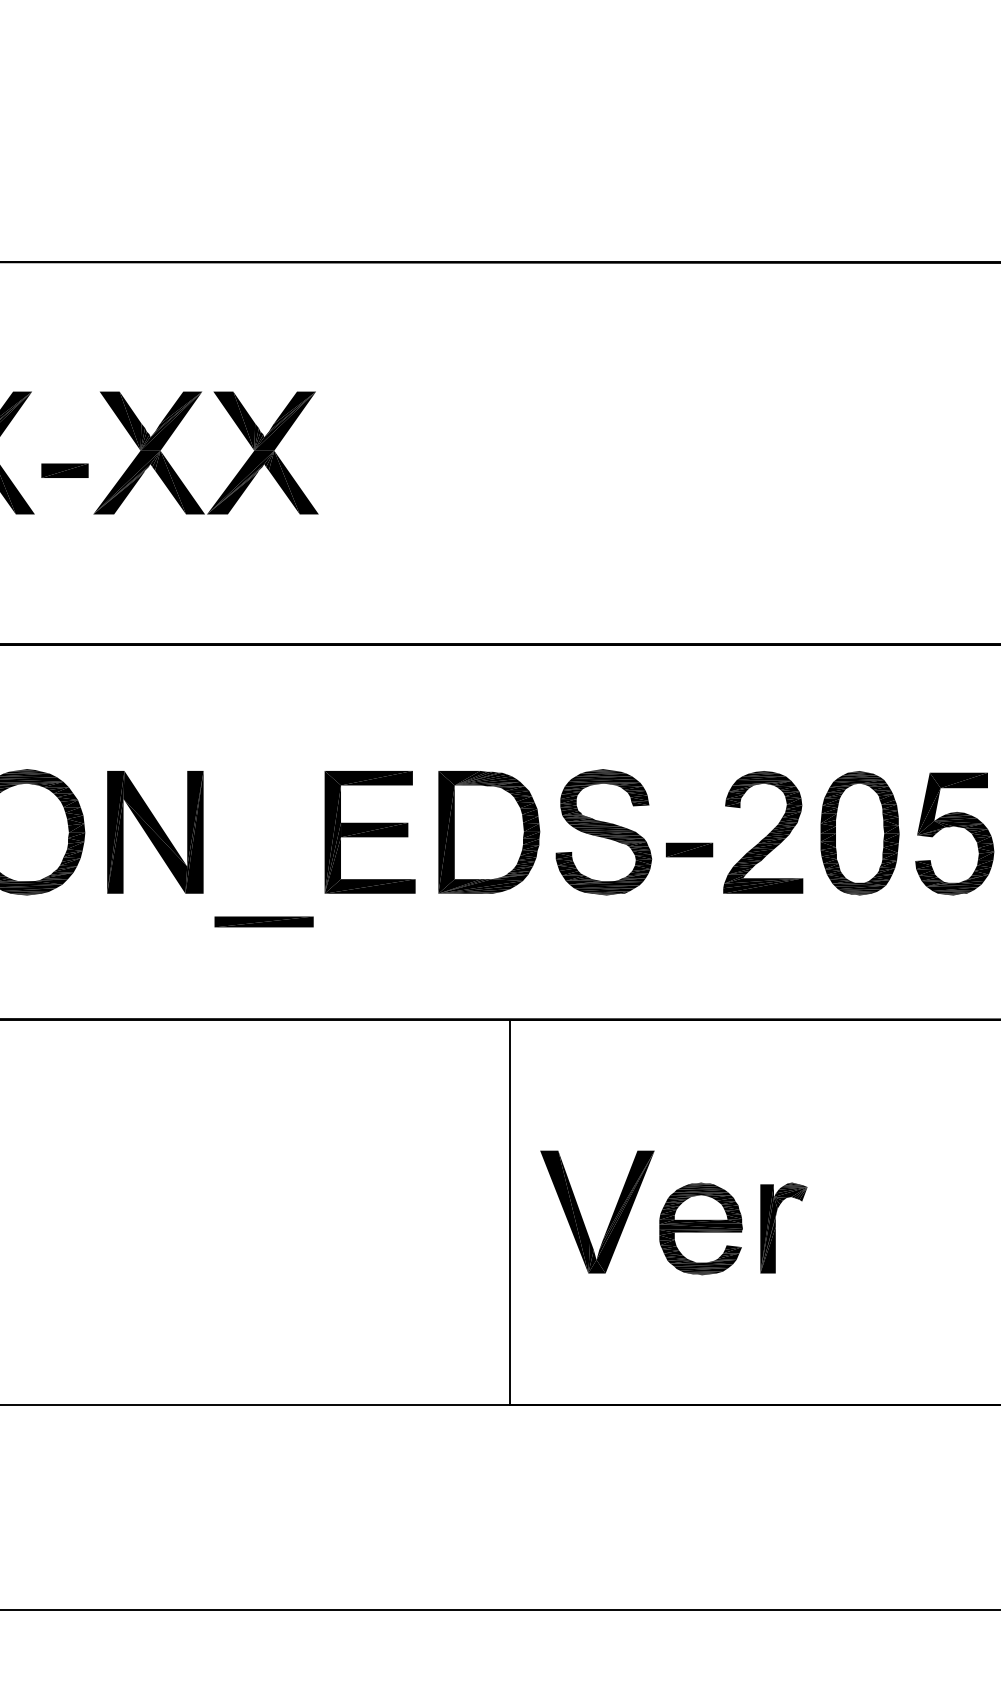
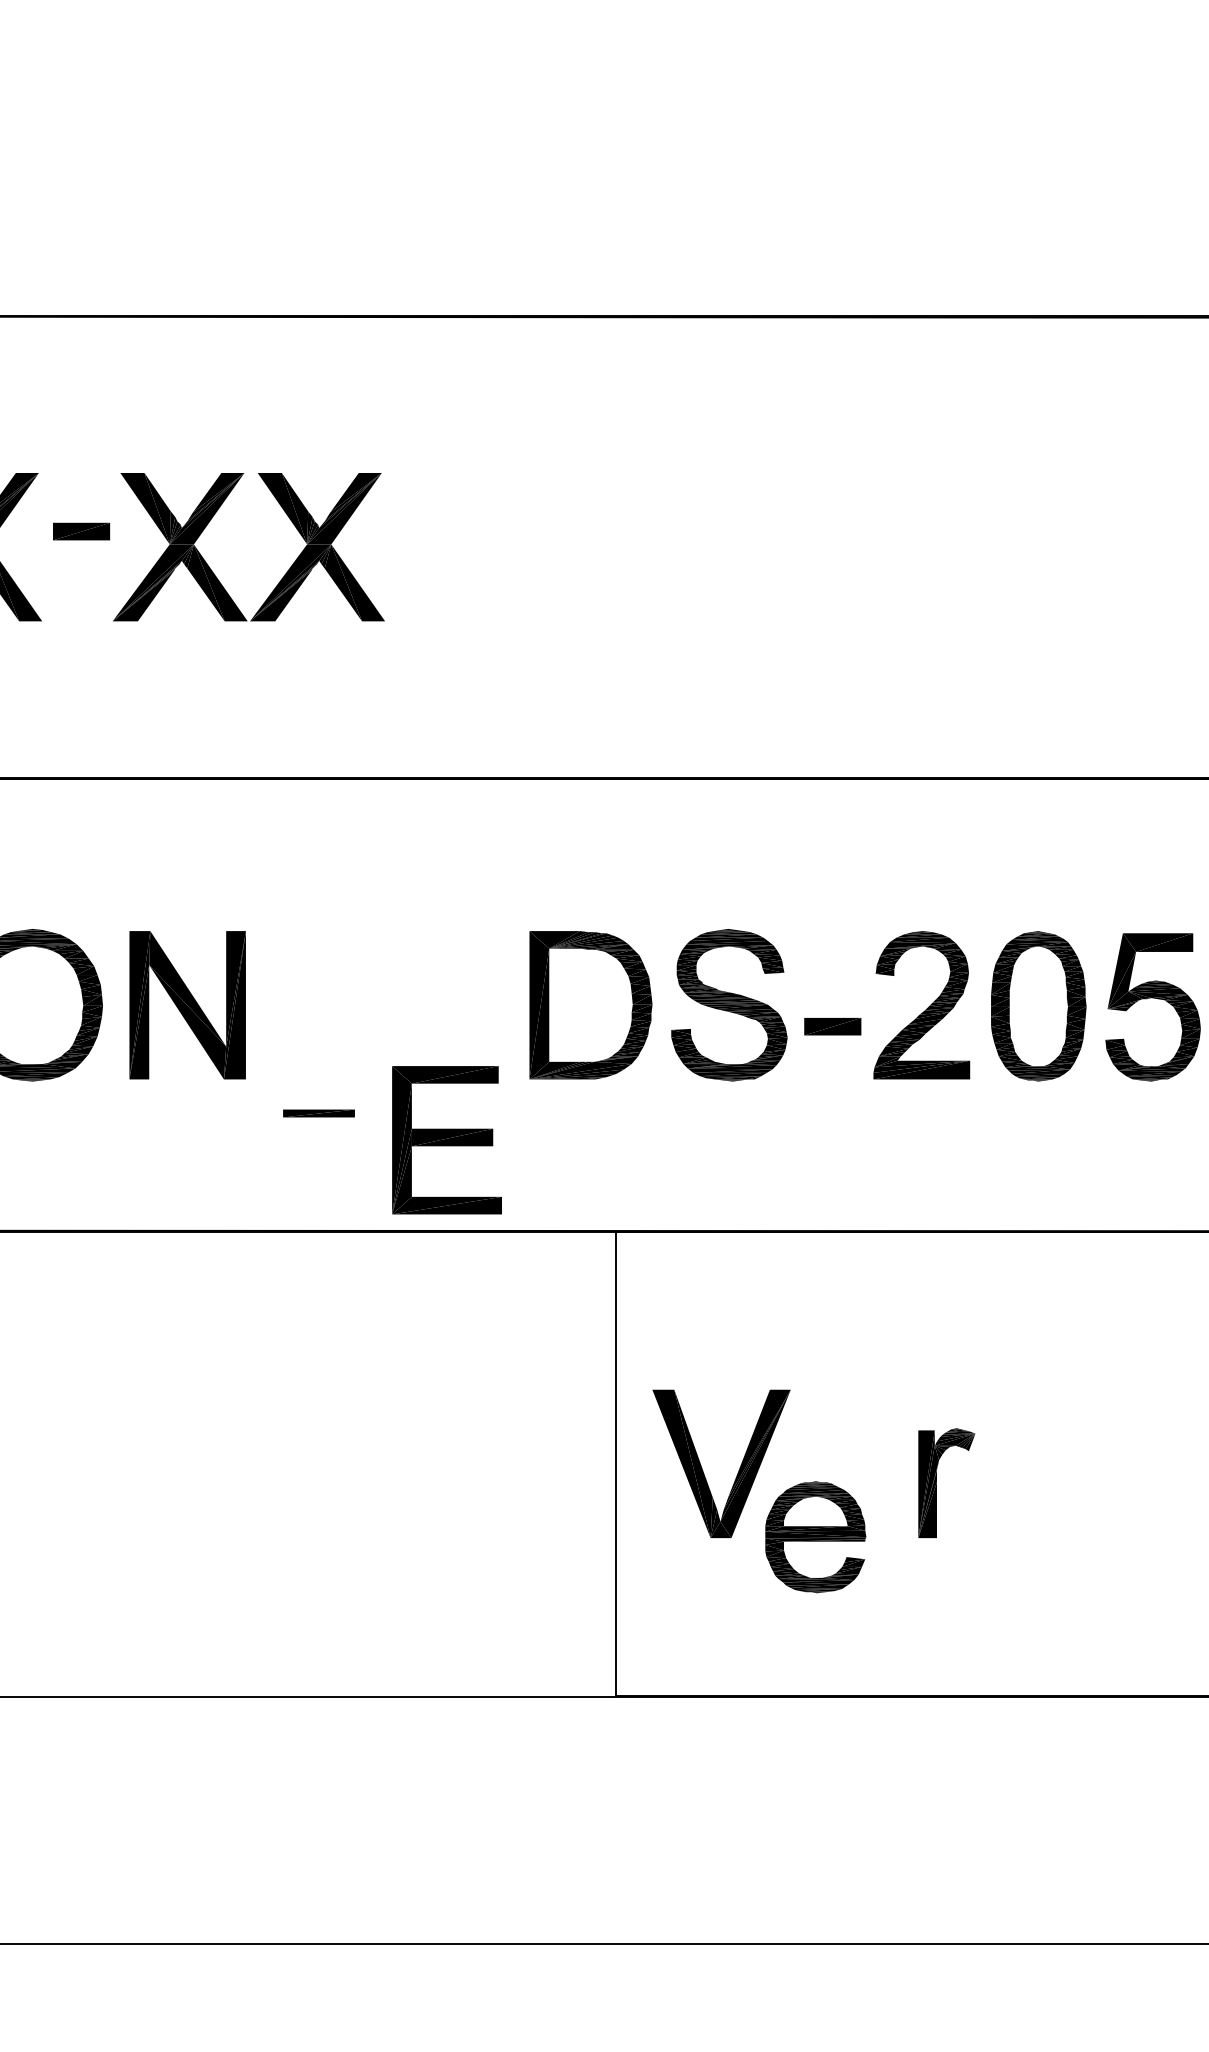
part: (64, 470) -> (81, 531), moved
part: (369, 832) -> (446, 1140), moved
part: (263, 921) -> (318, 1113), size x0.6
part: (700, 1229) -> (815, 1537), moved

